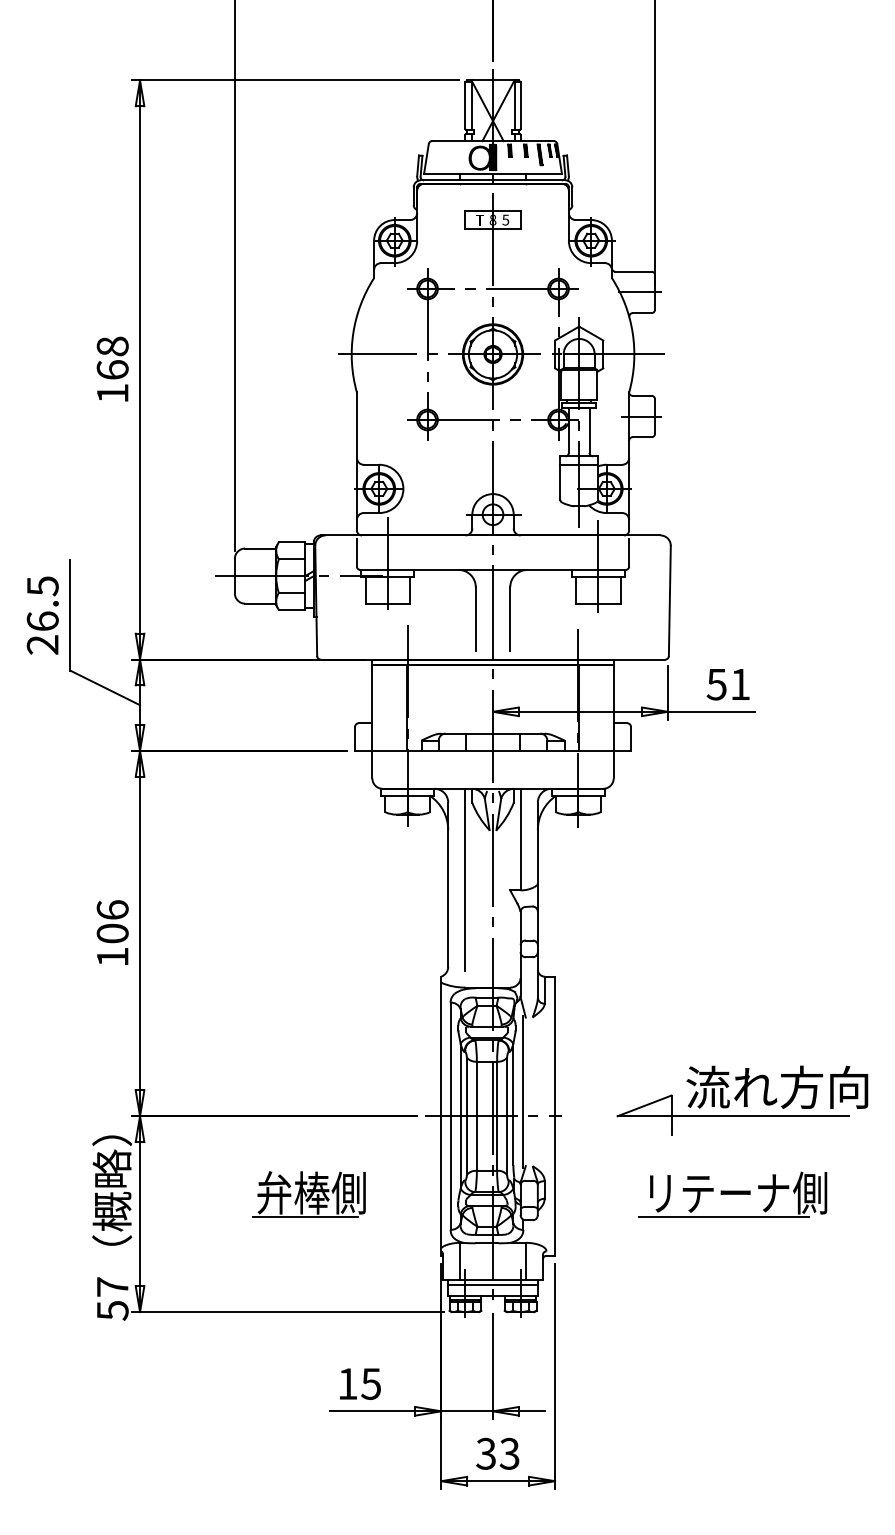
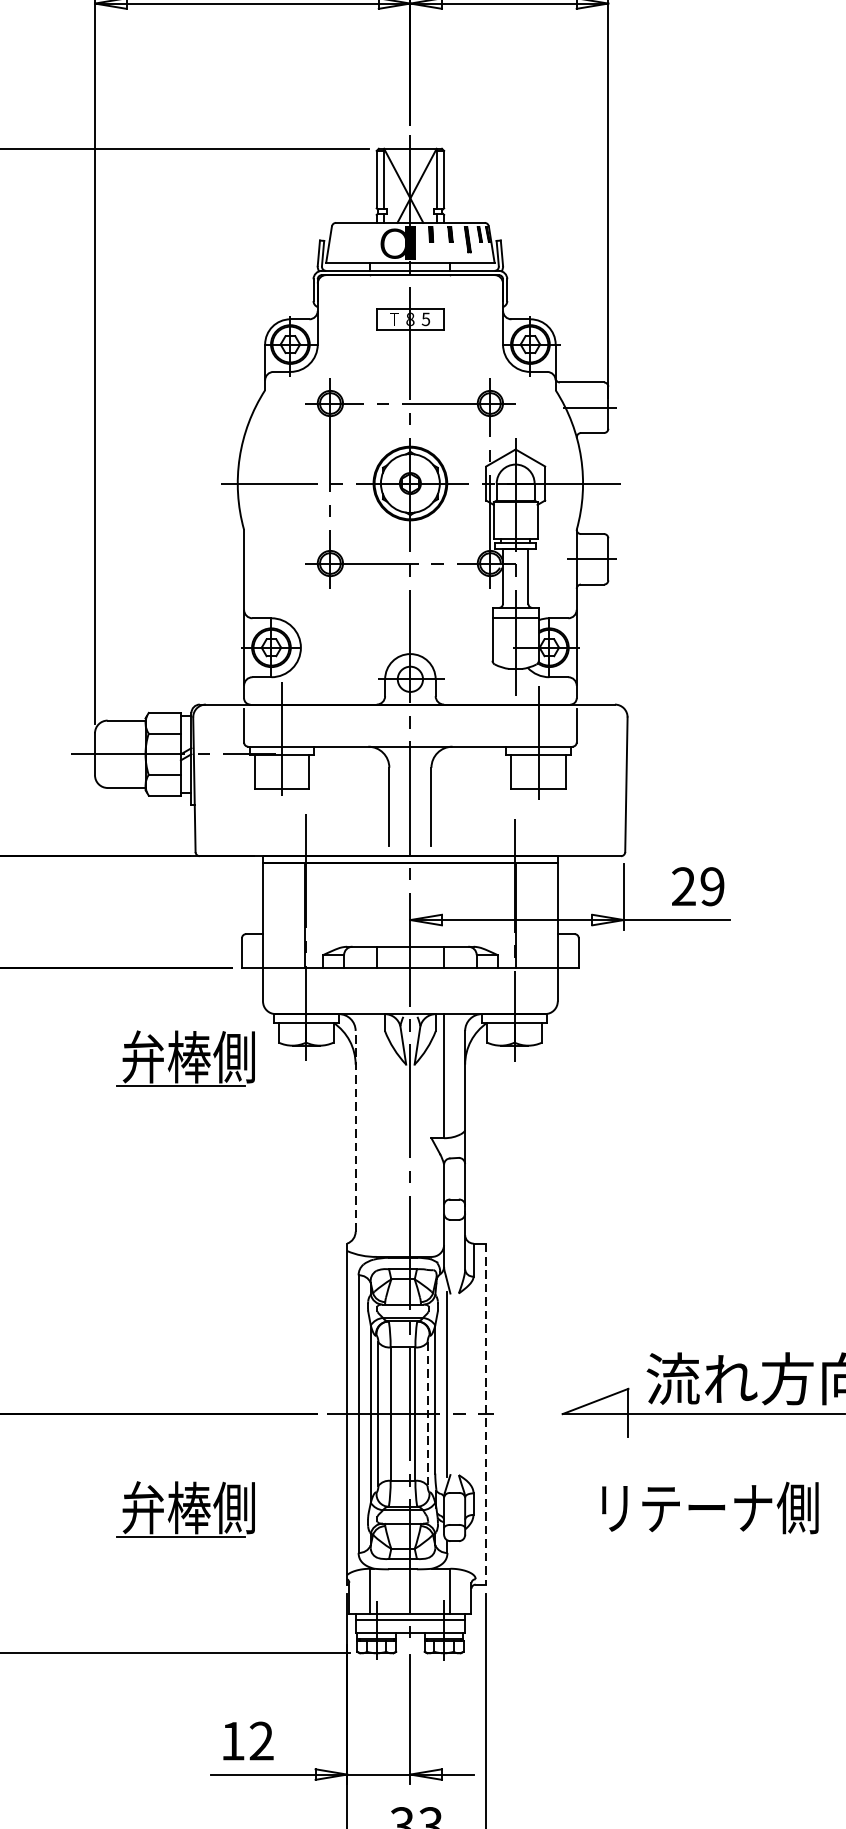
text: (727, 684) -> (696, 886), 51 -> 29
part: (308, 825) -> (184, 1058), added
line: (465, 879) -> (376, 1124), removed
line: (448, 884) -> (356, 1131), solid -> dashed
line: (507, 1116) -> (428, 1414), solid -> dashed
line: (555, 1116) -> (486, 1414), solid -> dashed
line: (723, 1216) -> (691, 1536), removed
text: (371, 1383) -> (261, 1740), 15 -> 12

